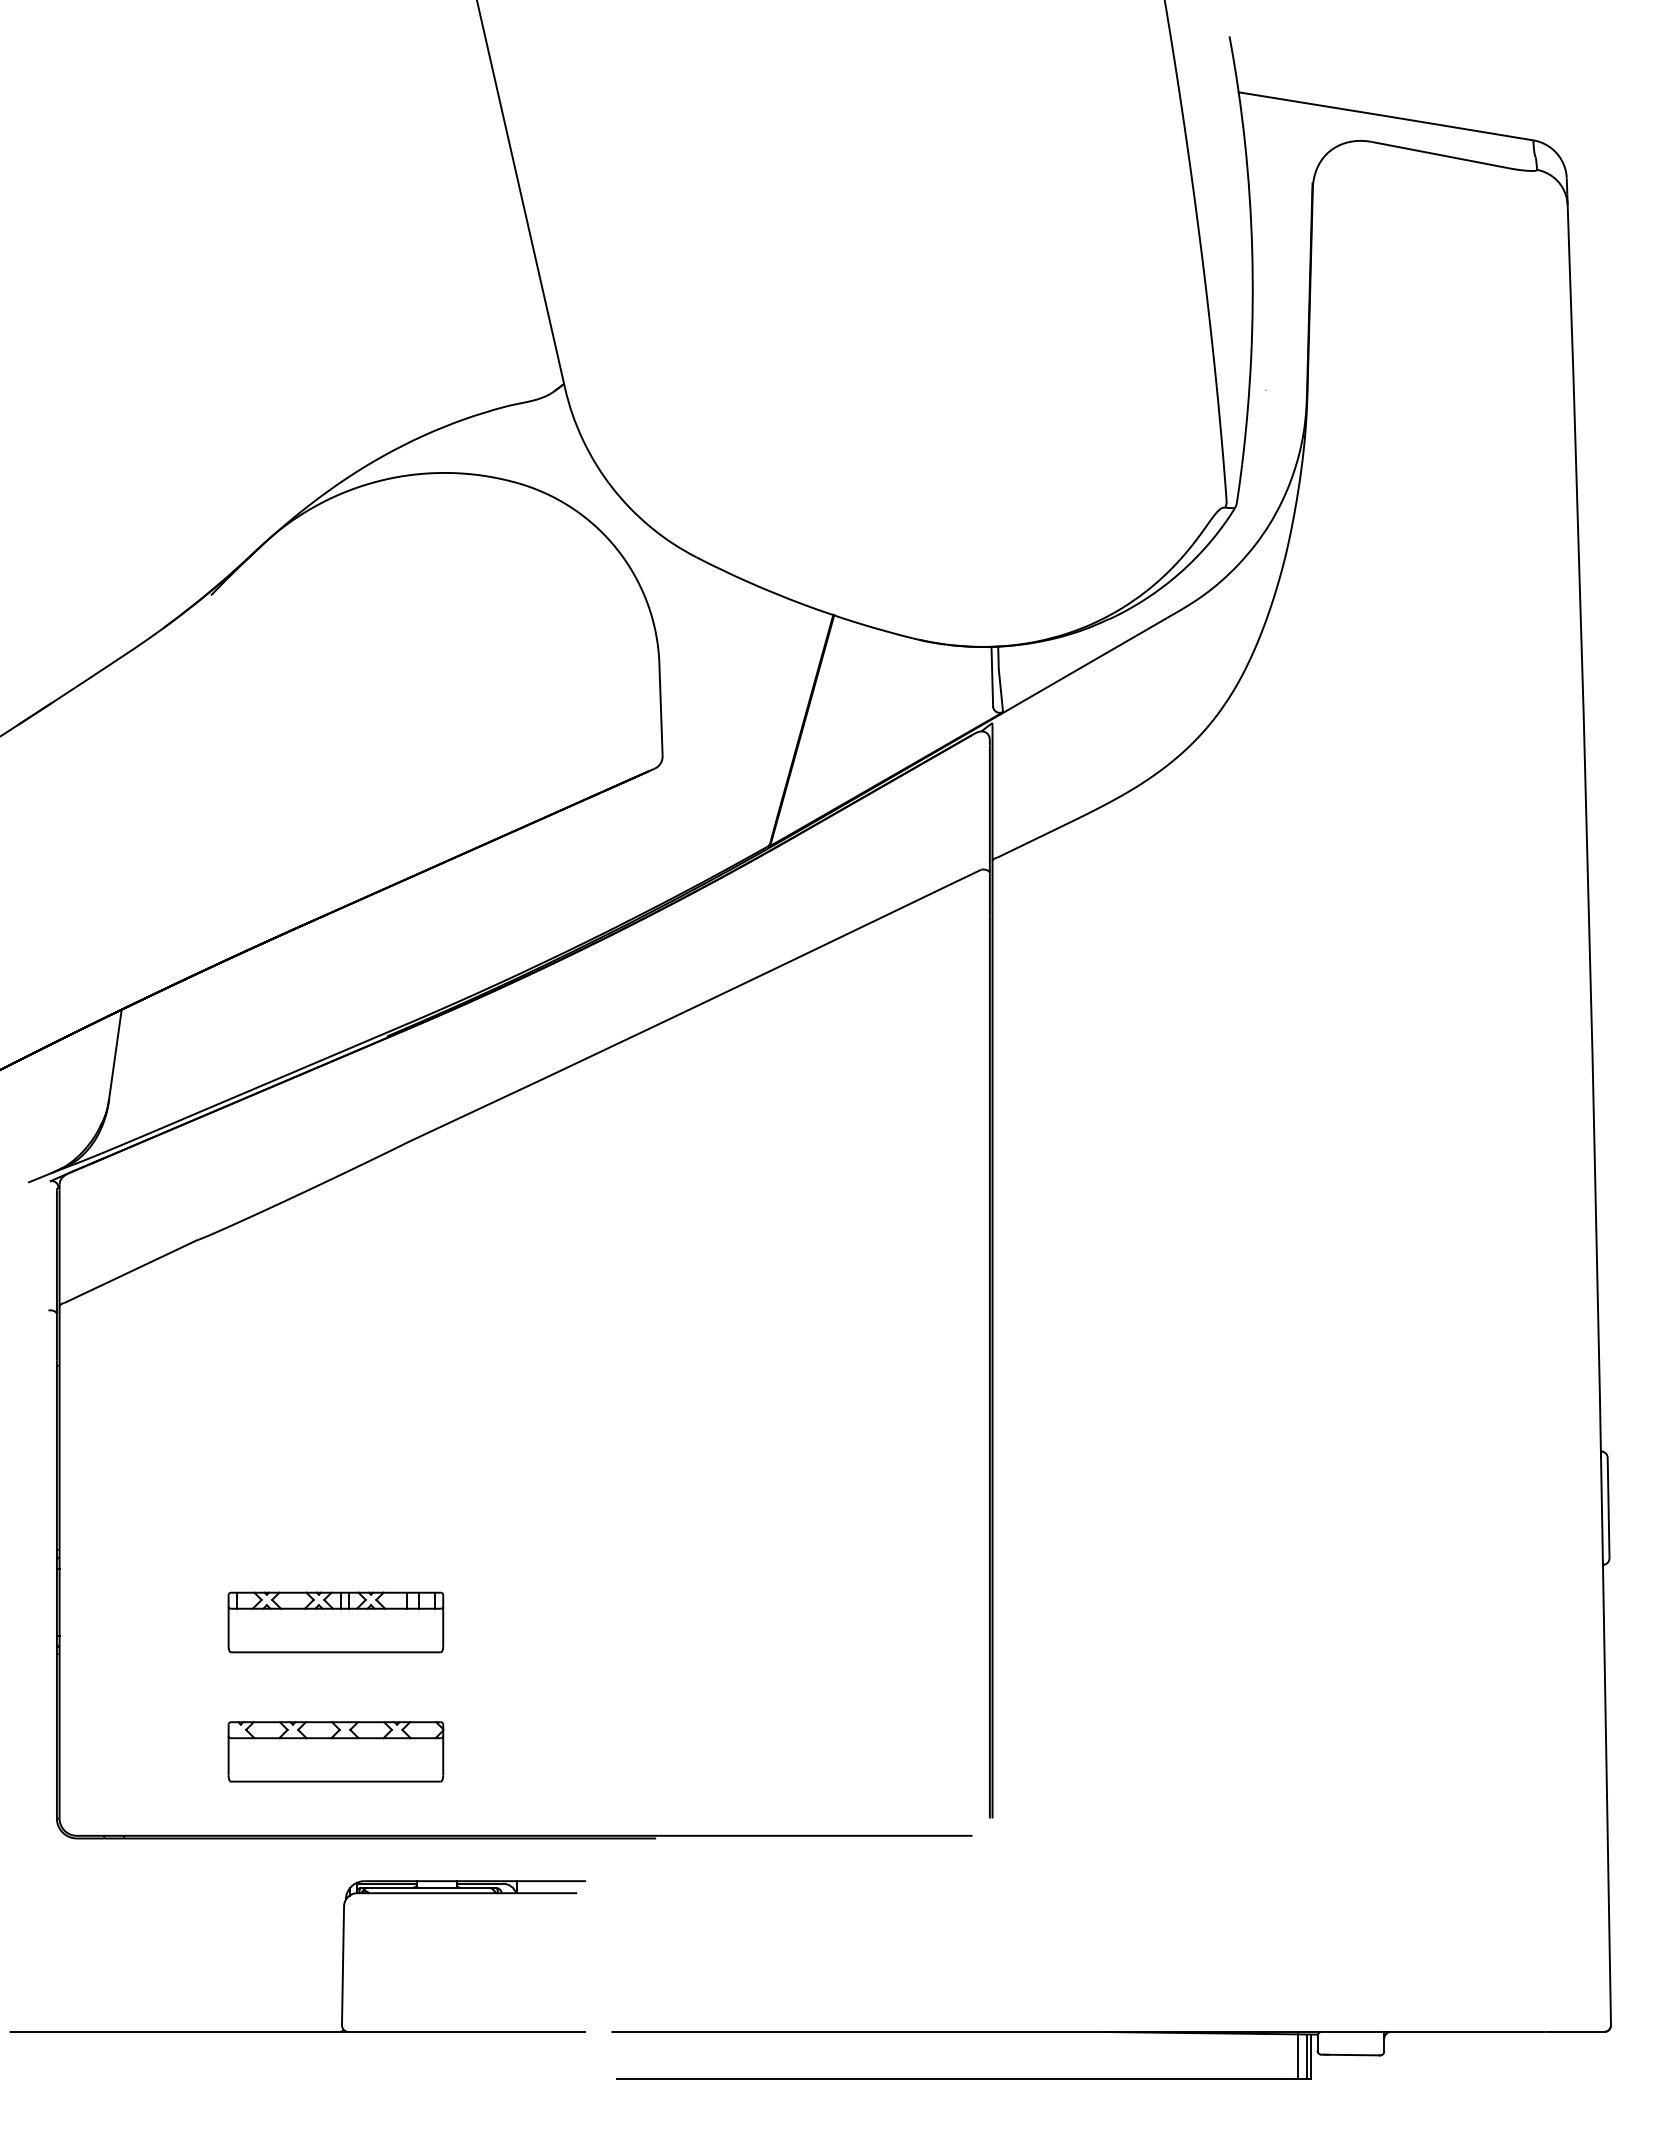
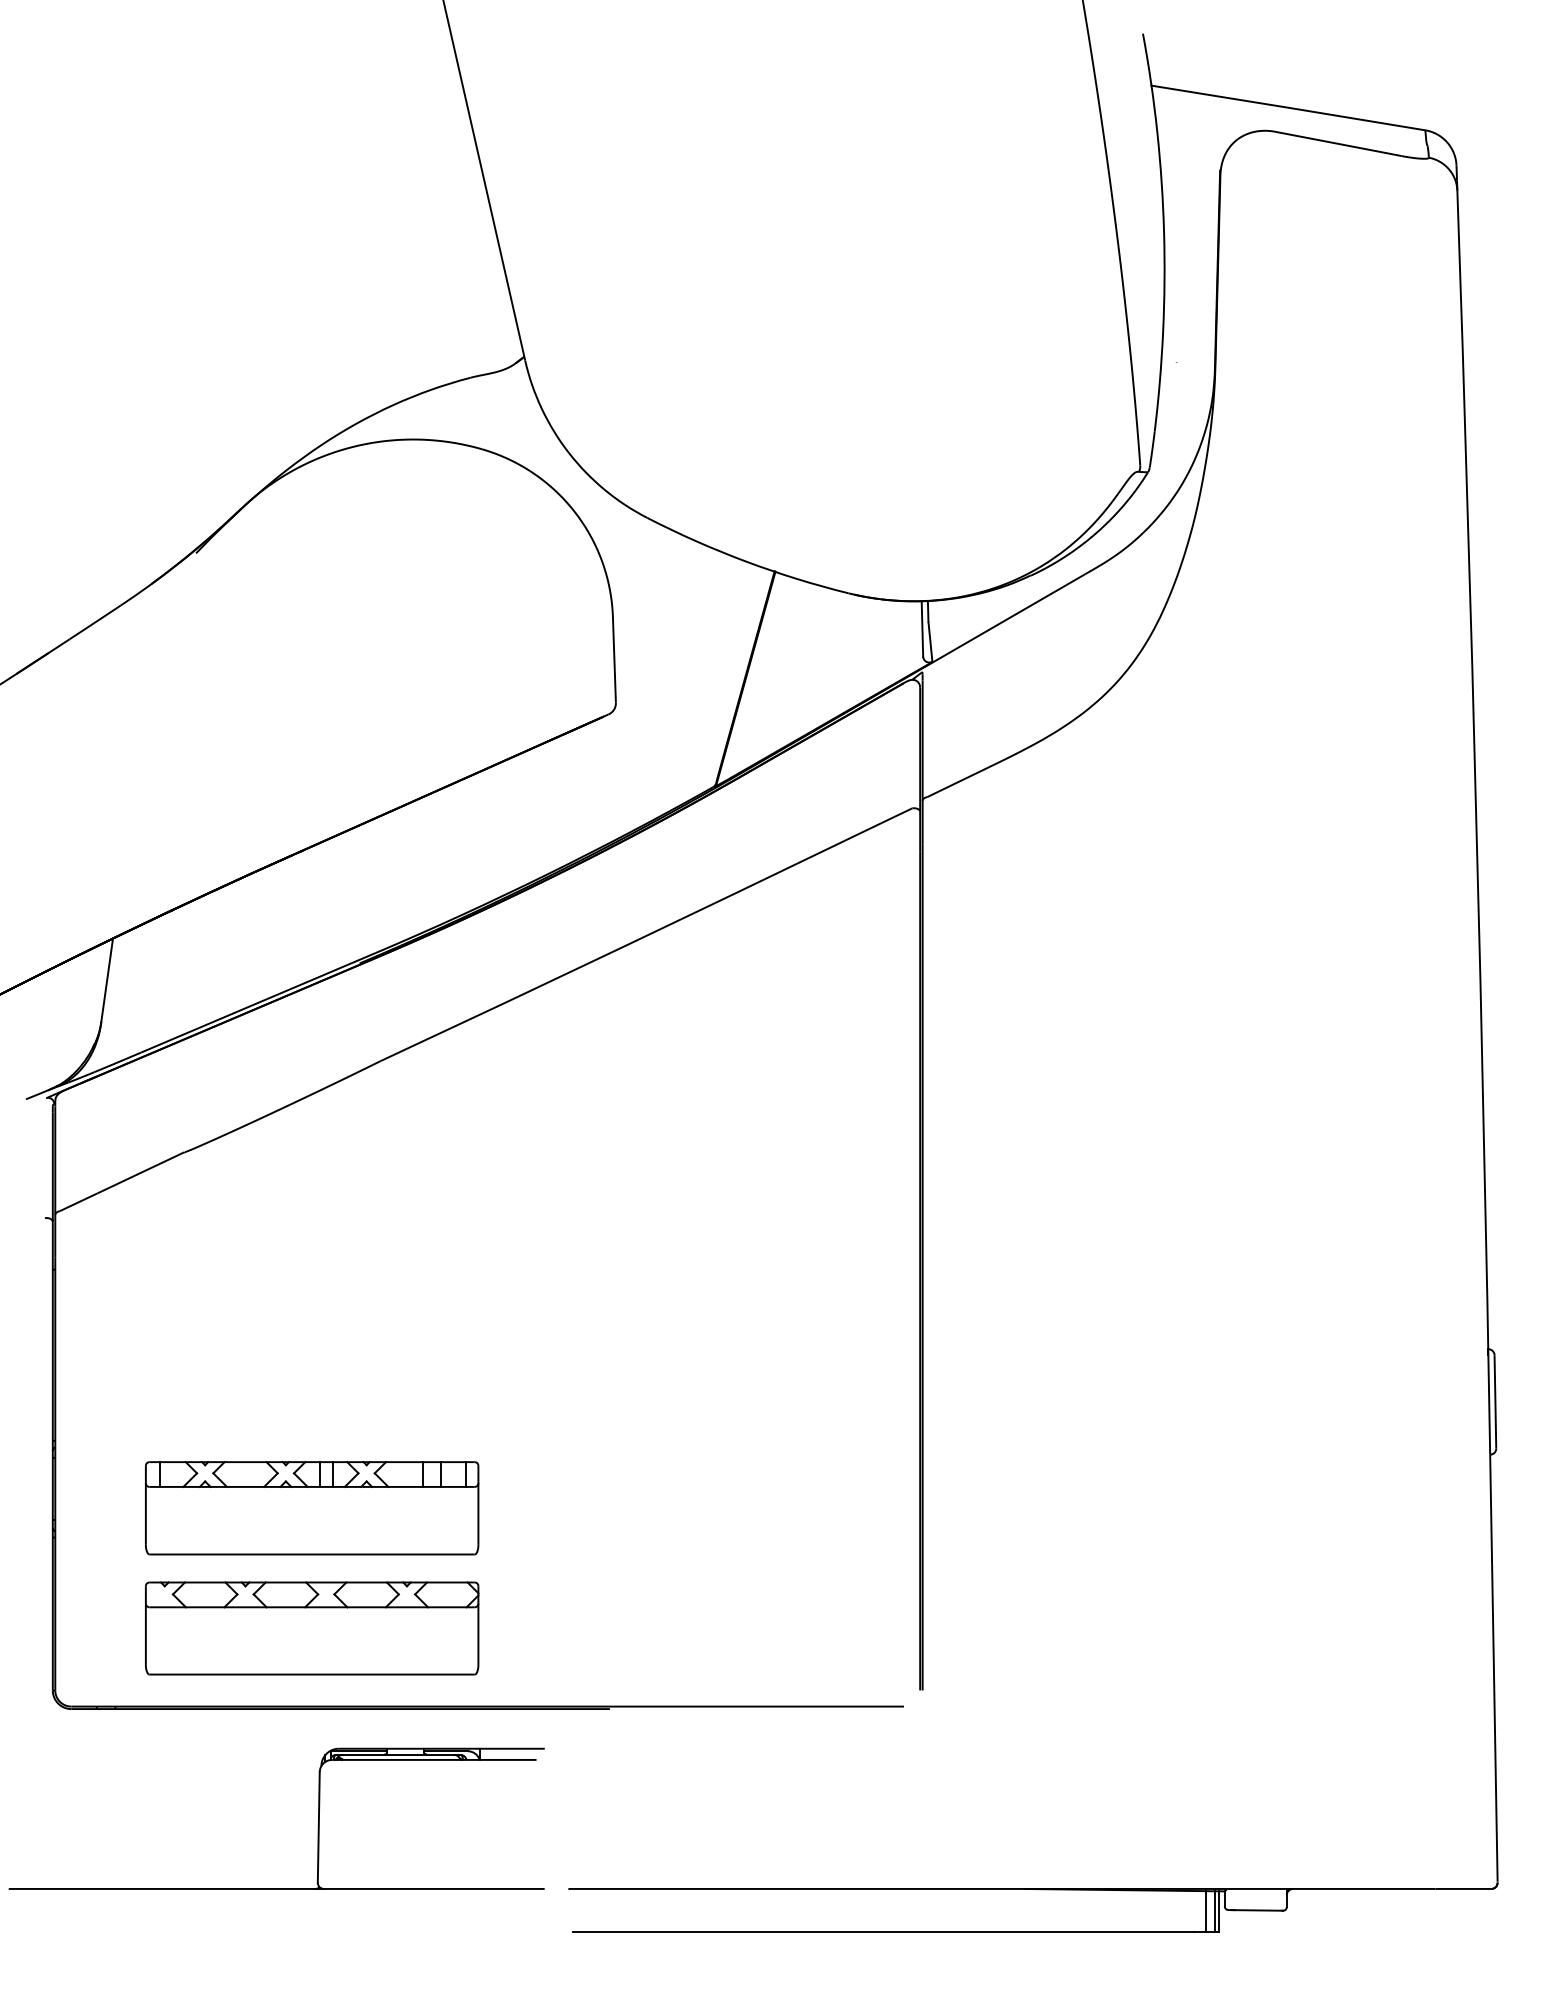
part: (335, 1622) -> (311, 1508), size x1.67
part: (335, 1751) -> (311, 1628), size x1.67

